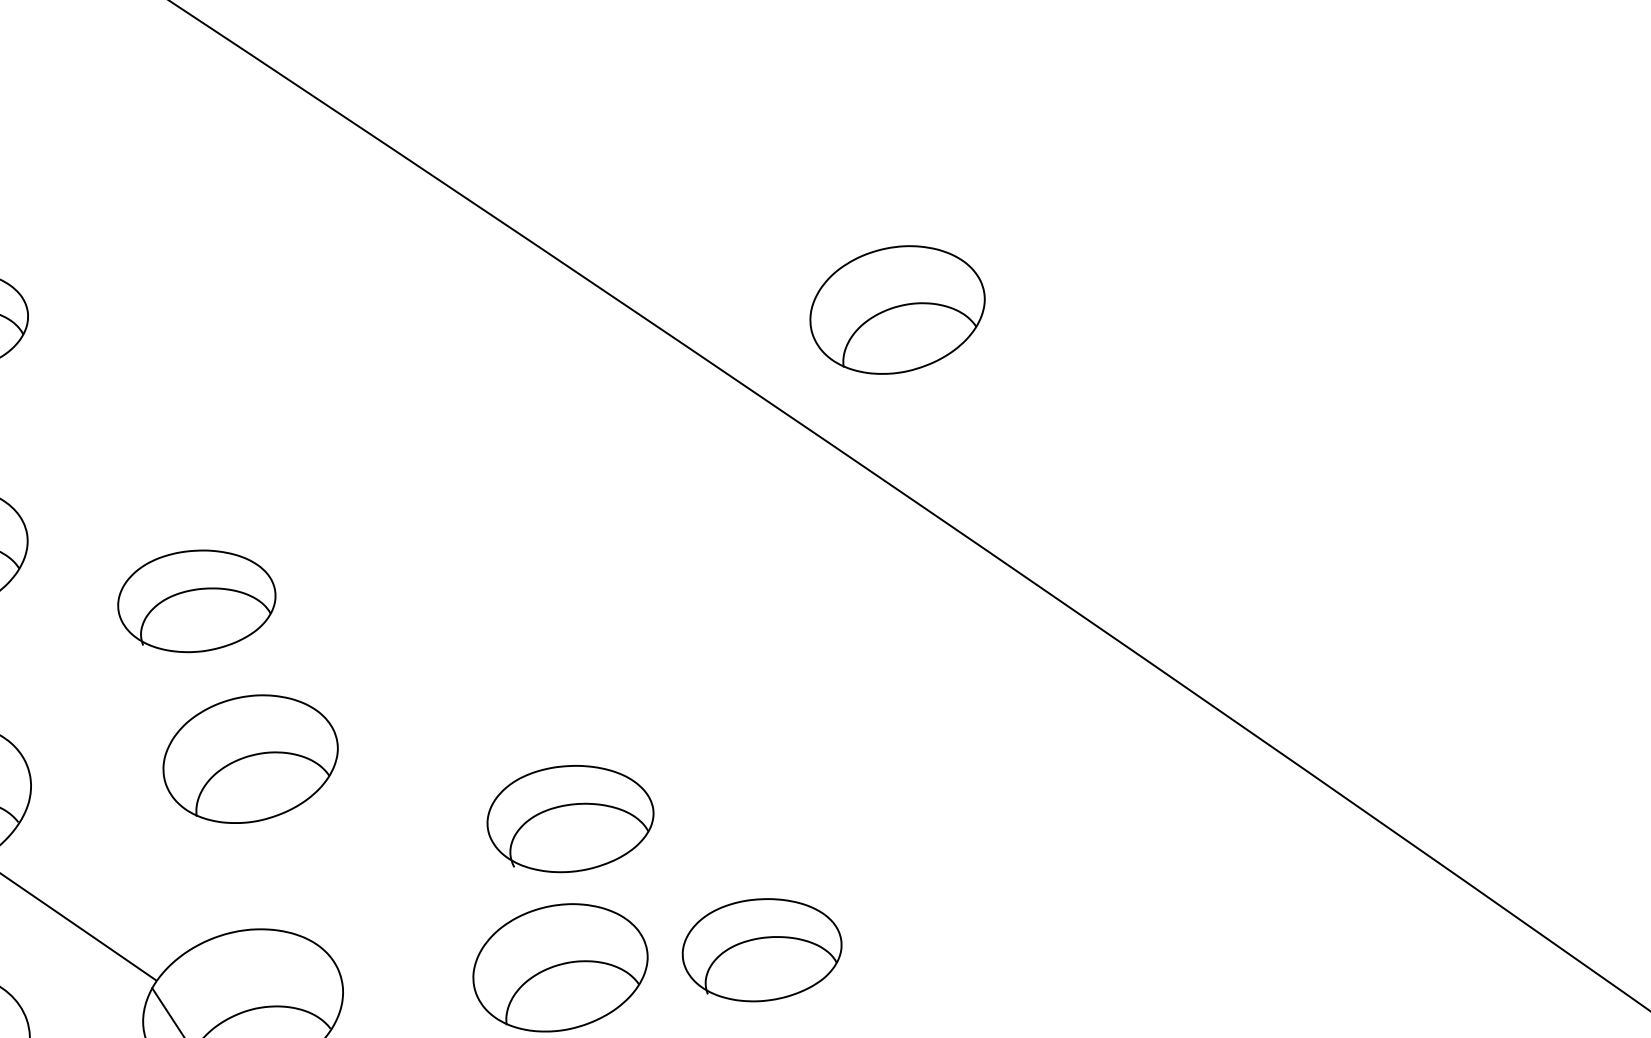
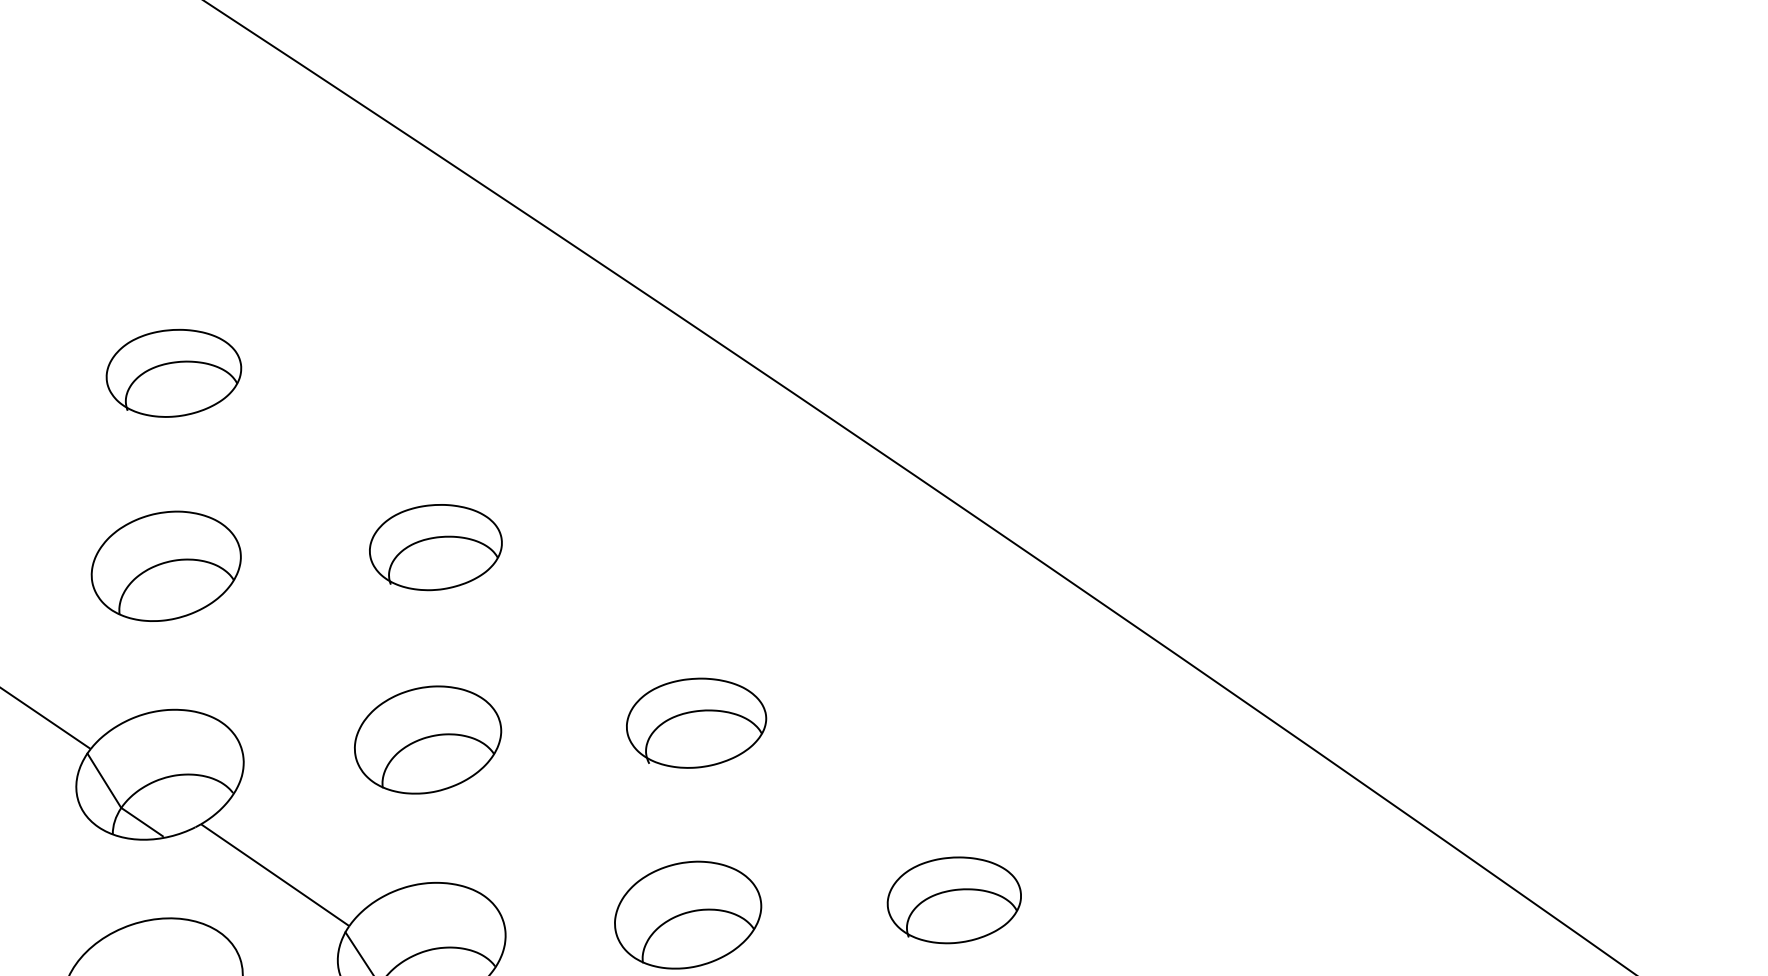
part: (898, 309) -> (971, 362), removed
part: (196, 601) -> (435, 547), moved
part: (570, 818) -> (696, 722), moved
part: (761, 950) -> (953, 900), moved

